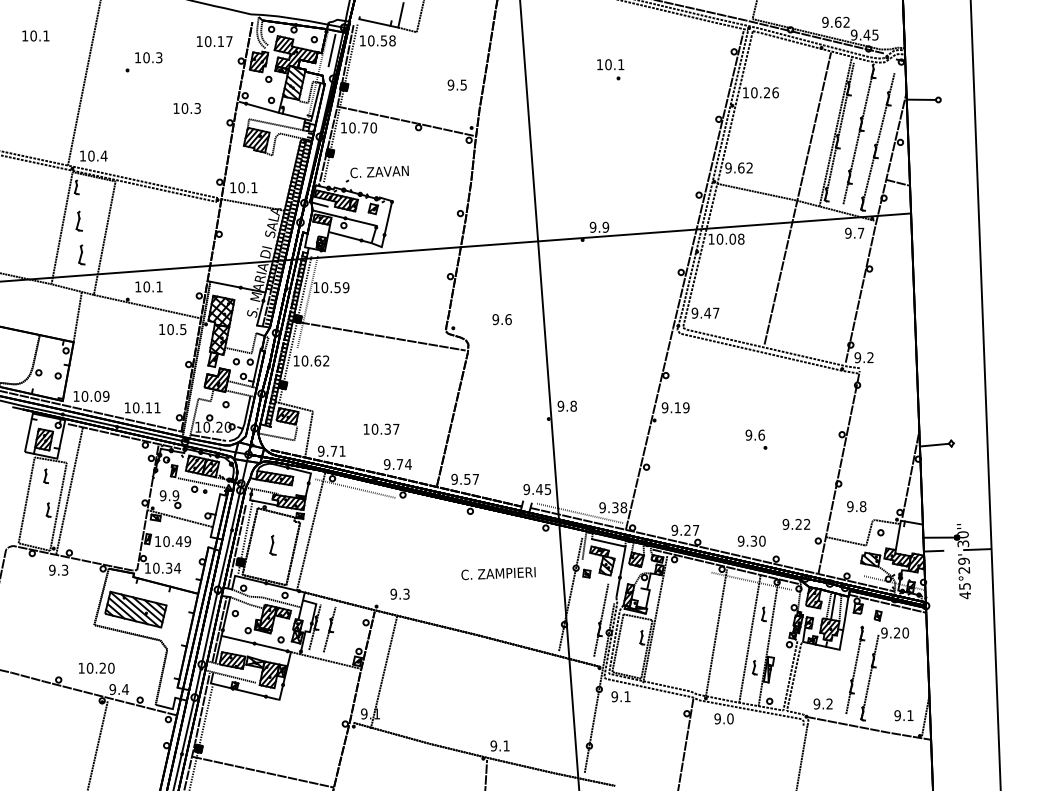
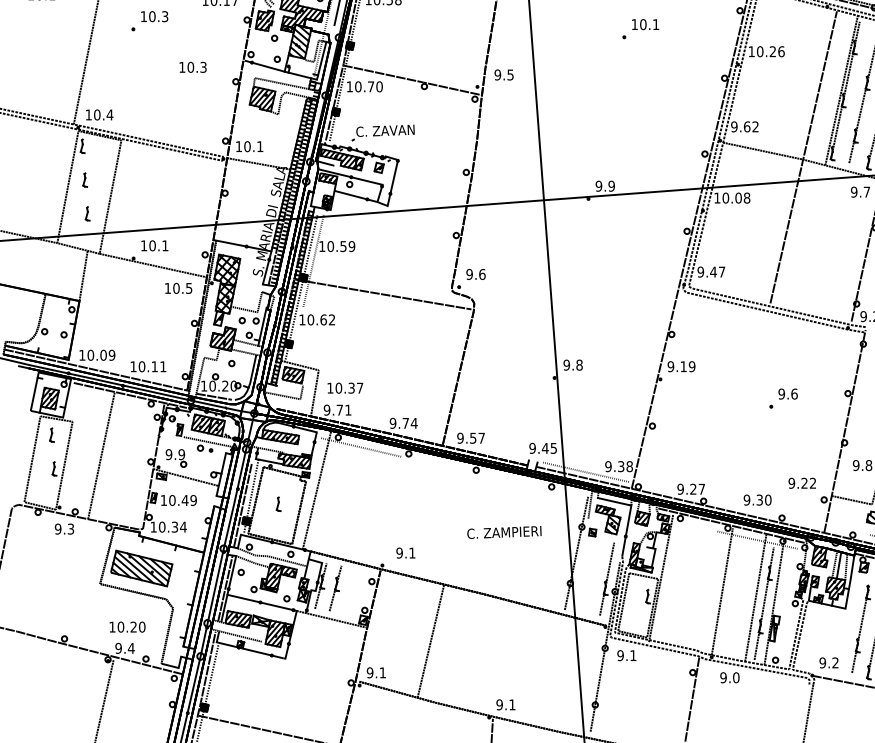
text: (610, 64) -> (645, 24), moved
text: (456, 84) -> (503, 74), moved
part: (79, 220) -> (85, 179), size x0.71
part: (81, 254) -> (87, 213), size x0.71
text: (501, 319) -> (475, 274), moved
text: (381, 428) -> (345, 387), moved
text: (754, 434) -> (787, 393), moved
line: (69, 490) -> (101, 455), moved
part: (272, 545) -> (278, 504), size x0.71
text: (406, 593) -> (412, 552), 9.3 -> 9.1
line: (758, 644) -> (764, 603), added
text: (96, 667) -> (127, 626), moved
line: (383, 671) -> (430, 640), moved

